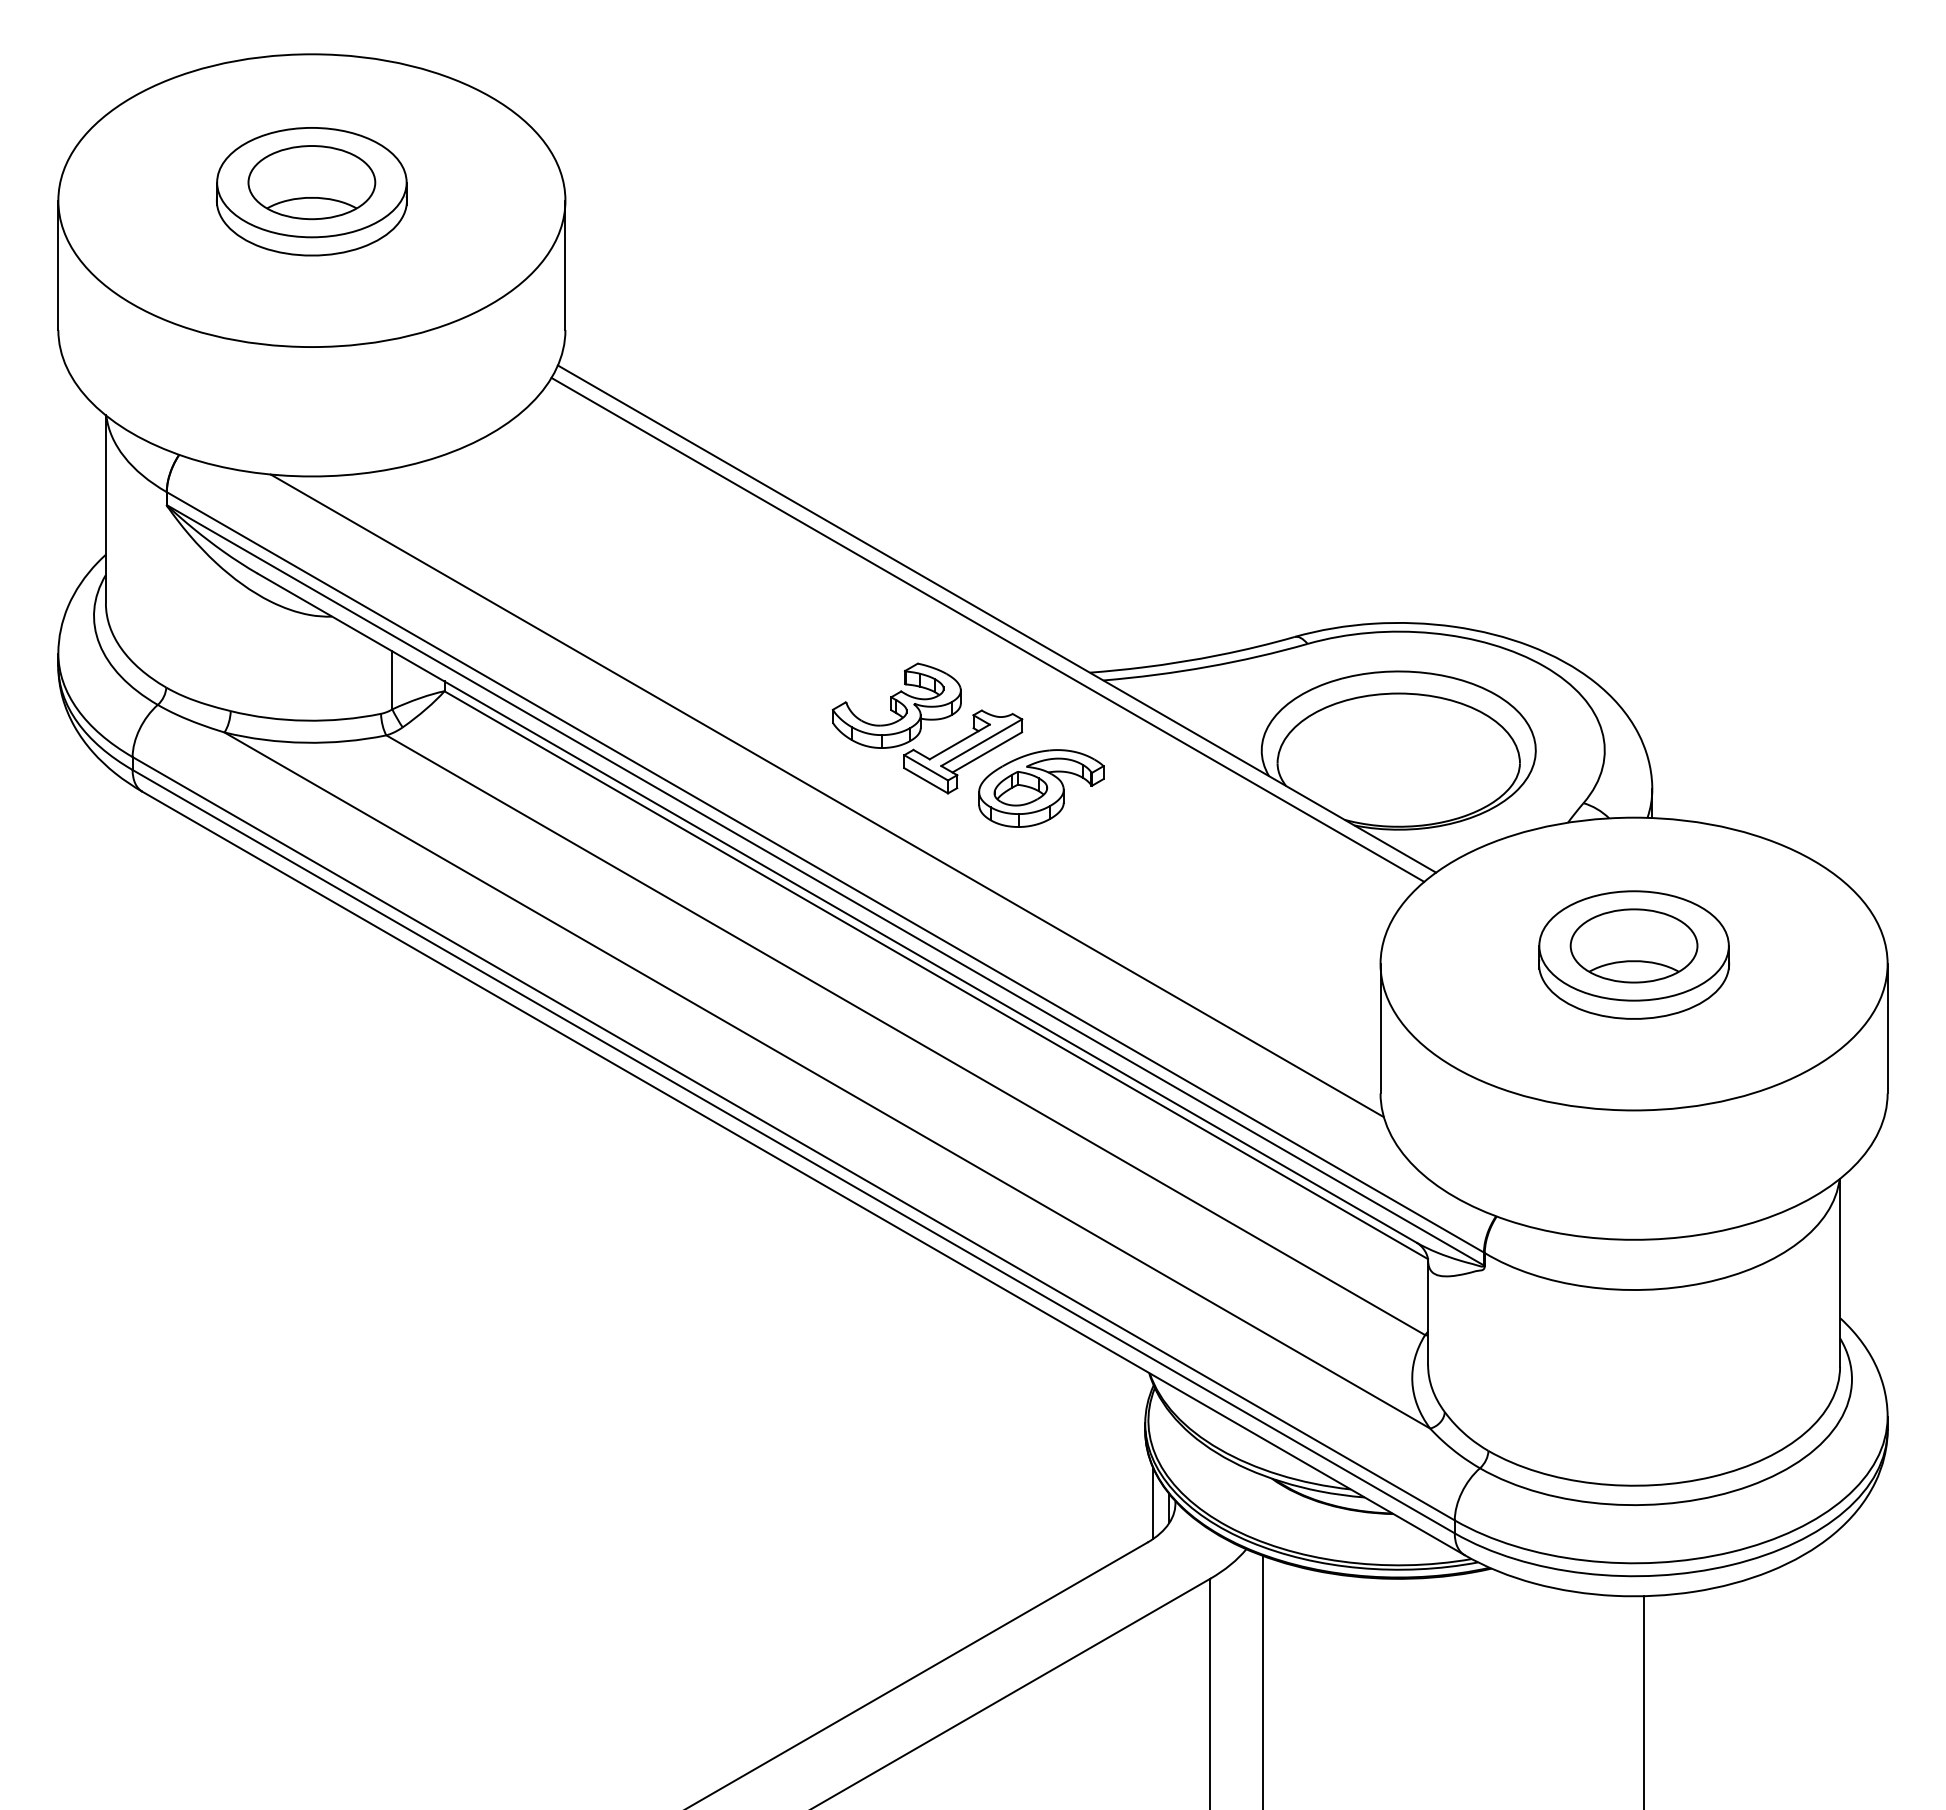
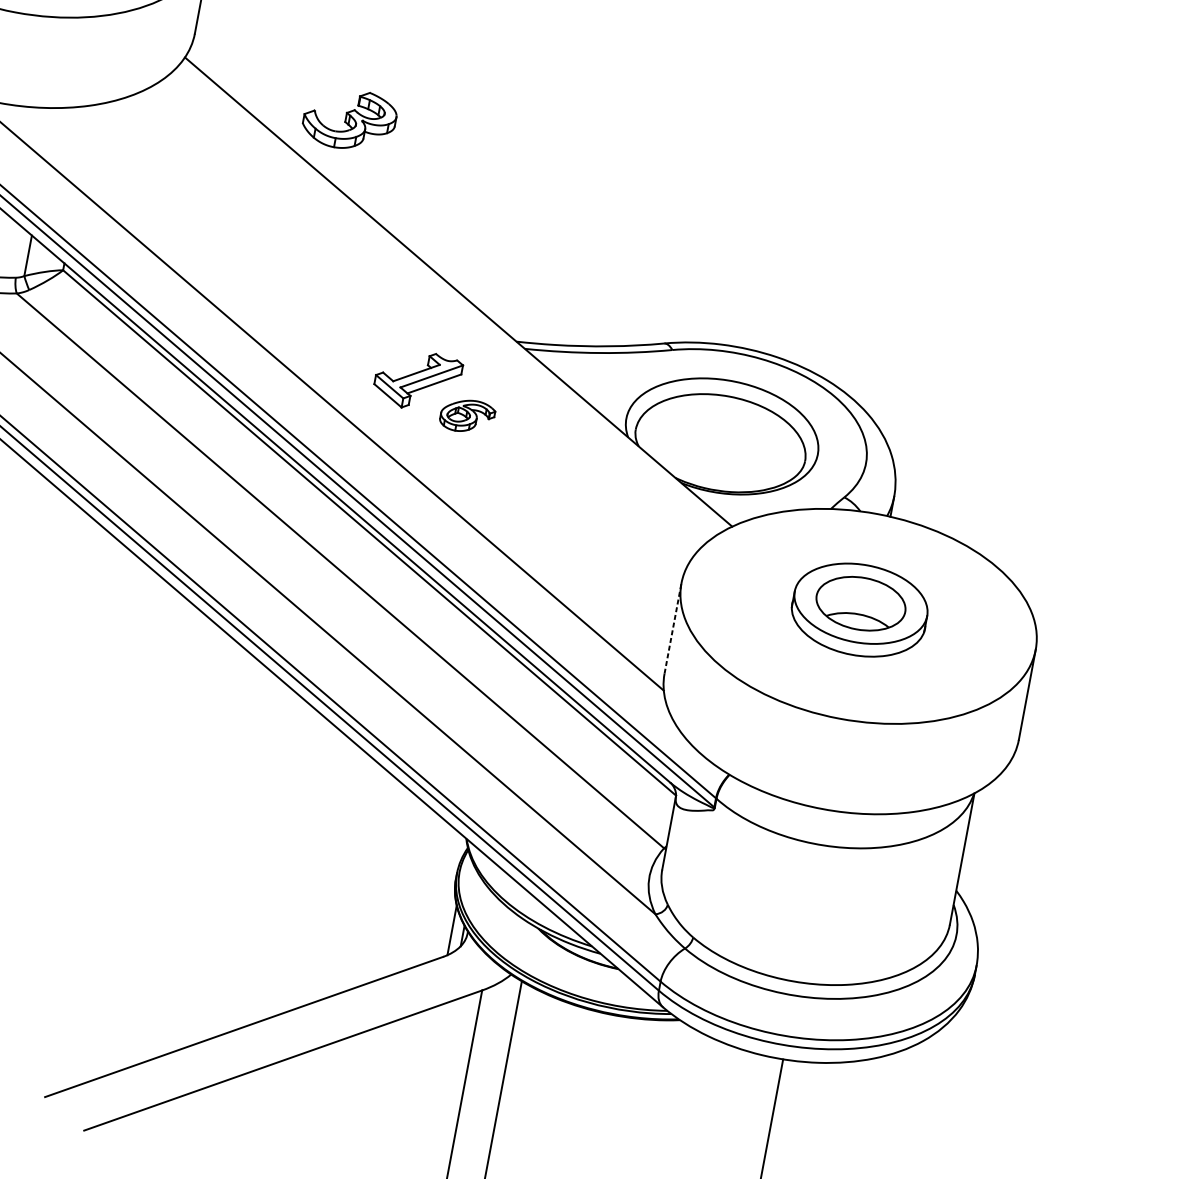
line: (987, 629) -> (450, 298), removed
part: (896, 705) -> (349, 119), moved
part: (1041, 788) -> (467, 416), size x0.6
line: (1380, 1028) -> (673, 628), solid -> dashed

